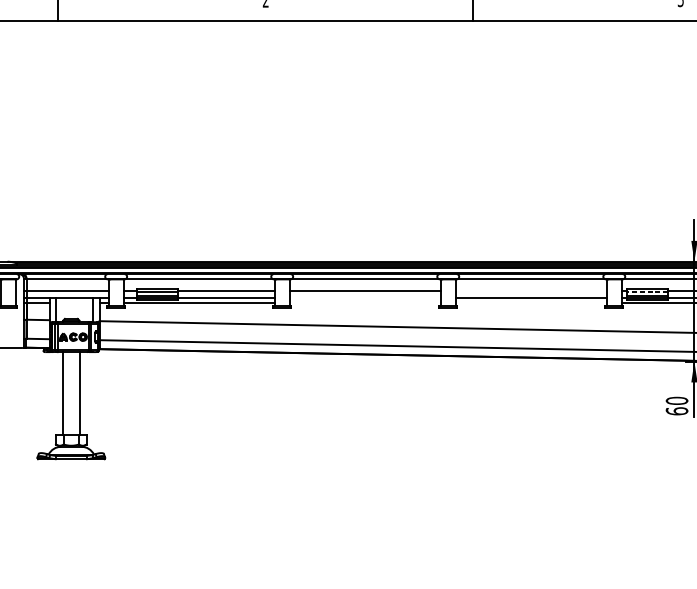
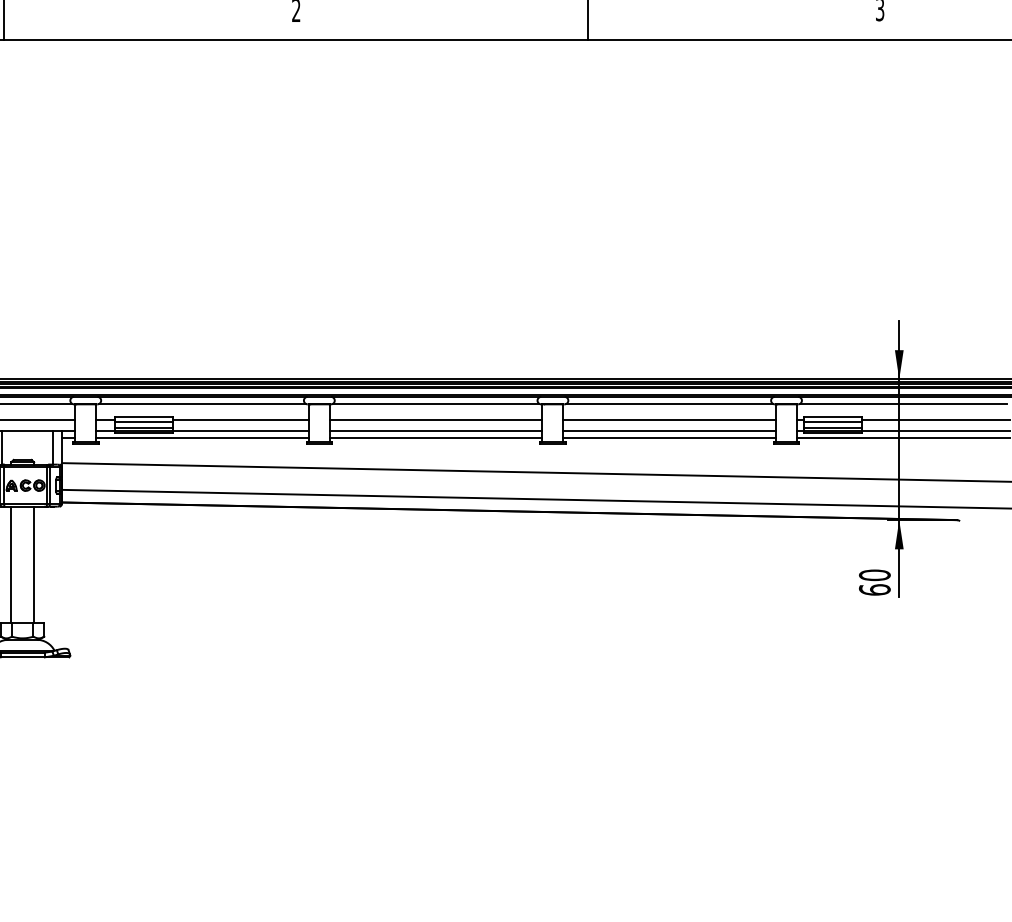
line: (531, 290) -> (669, 420), added
line: (646, 291) -> (832, 421), dashed -> solid
line: (364, 297) -> (435, 430), added
line: (364, 302) -> (435, 437), added
line: (531, 302) -> (669, 437), added

